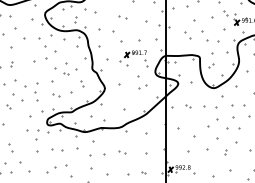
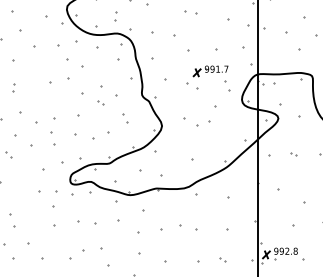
part: (187, 35) -> (292, 41), size x1.6
part: (142, 86) -> (202, 122), moved
part: (56, 95) -> (85, 137), size x1.6
part: (122, 152) -> (189, 227), size x1.6

